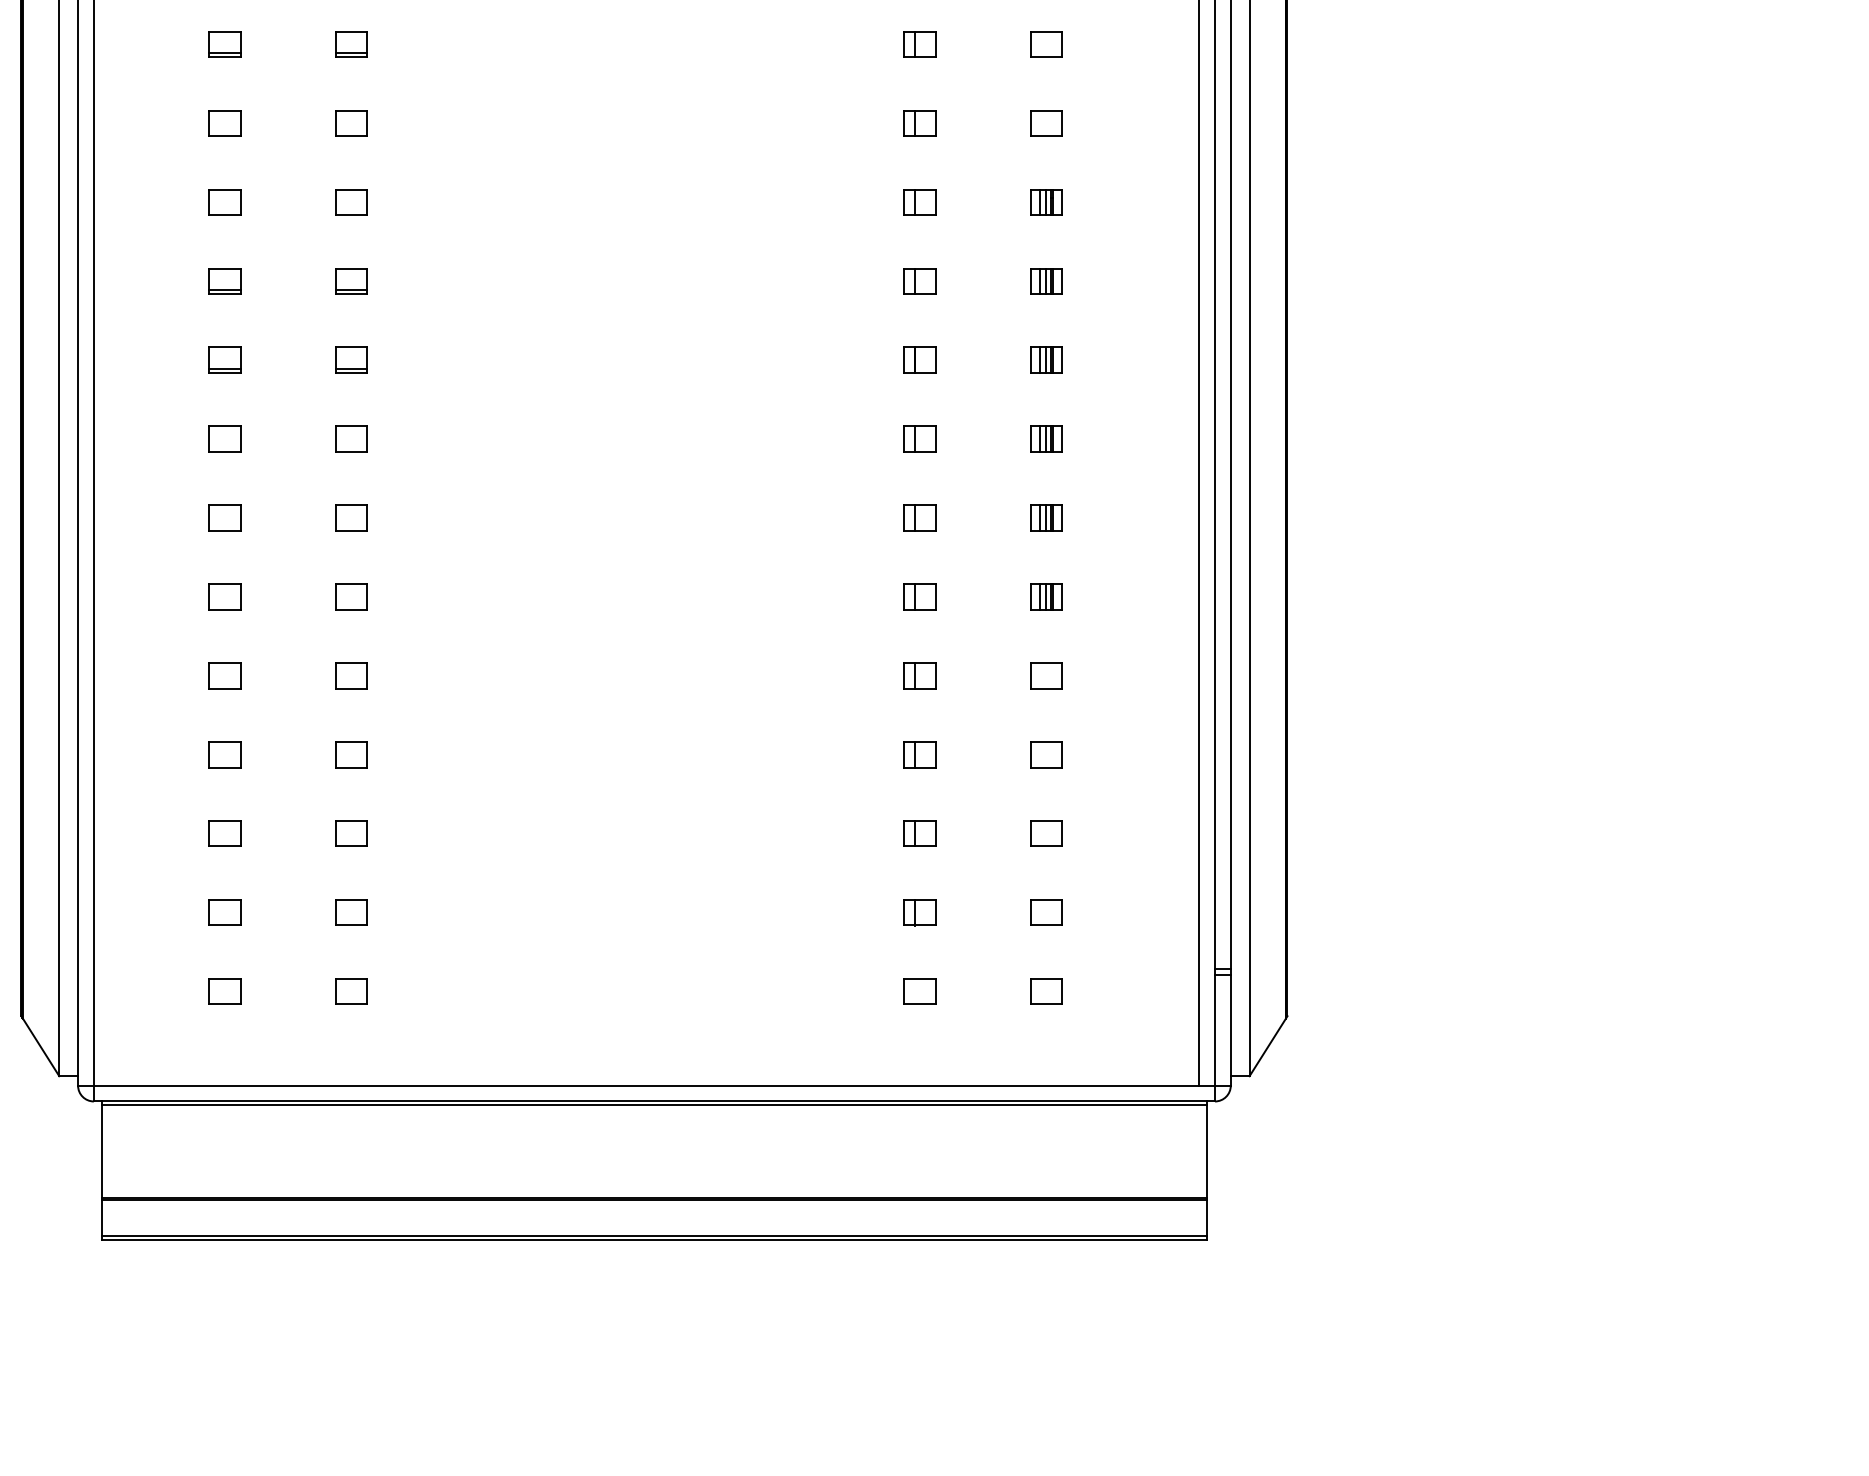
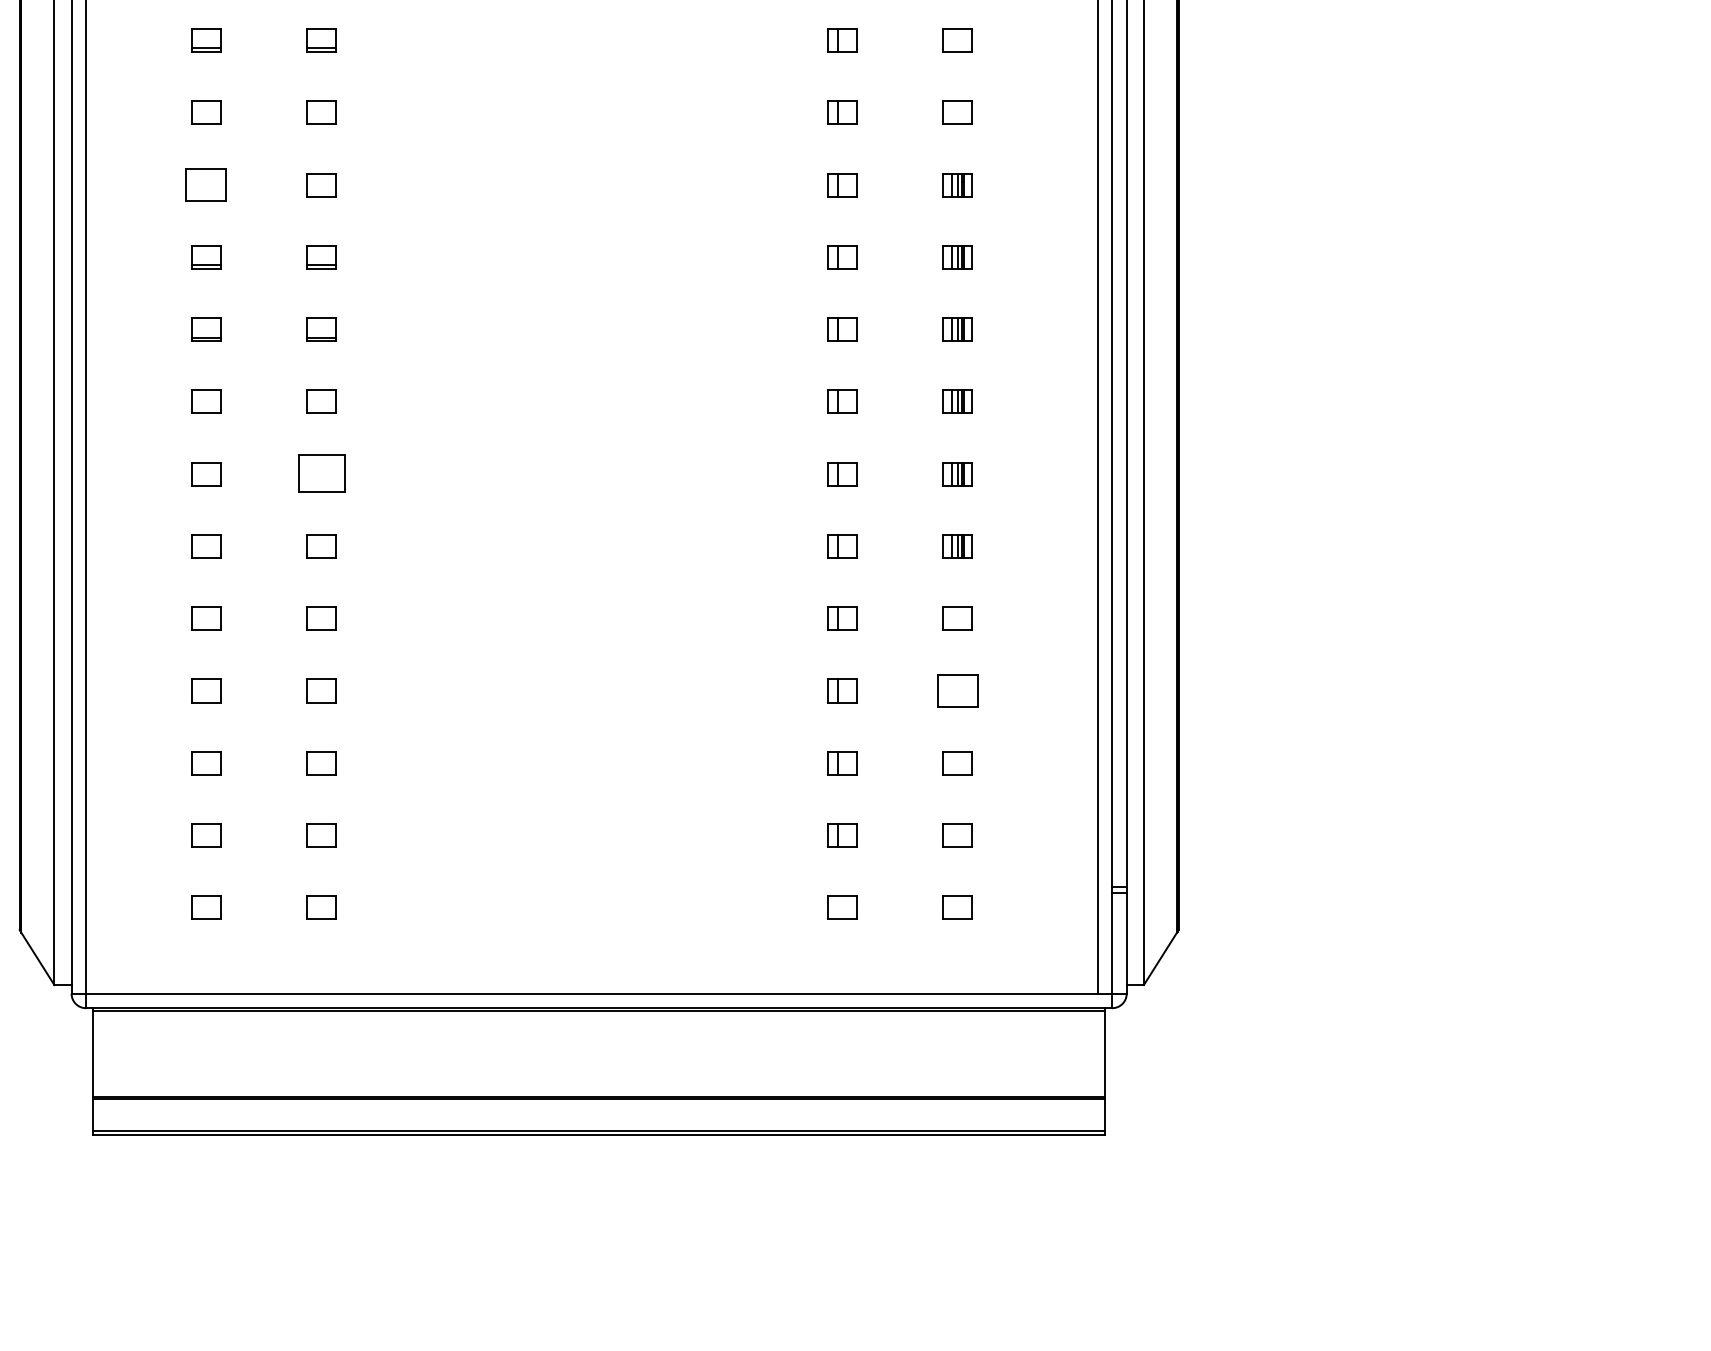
part: (225, 202) -> (206, 185), size x1.4
part: (351, 518) -> (321, 474), size x1.6
part: (1045, 754) -> (957, 690), size x1.4

